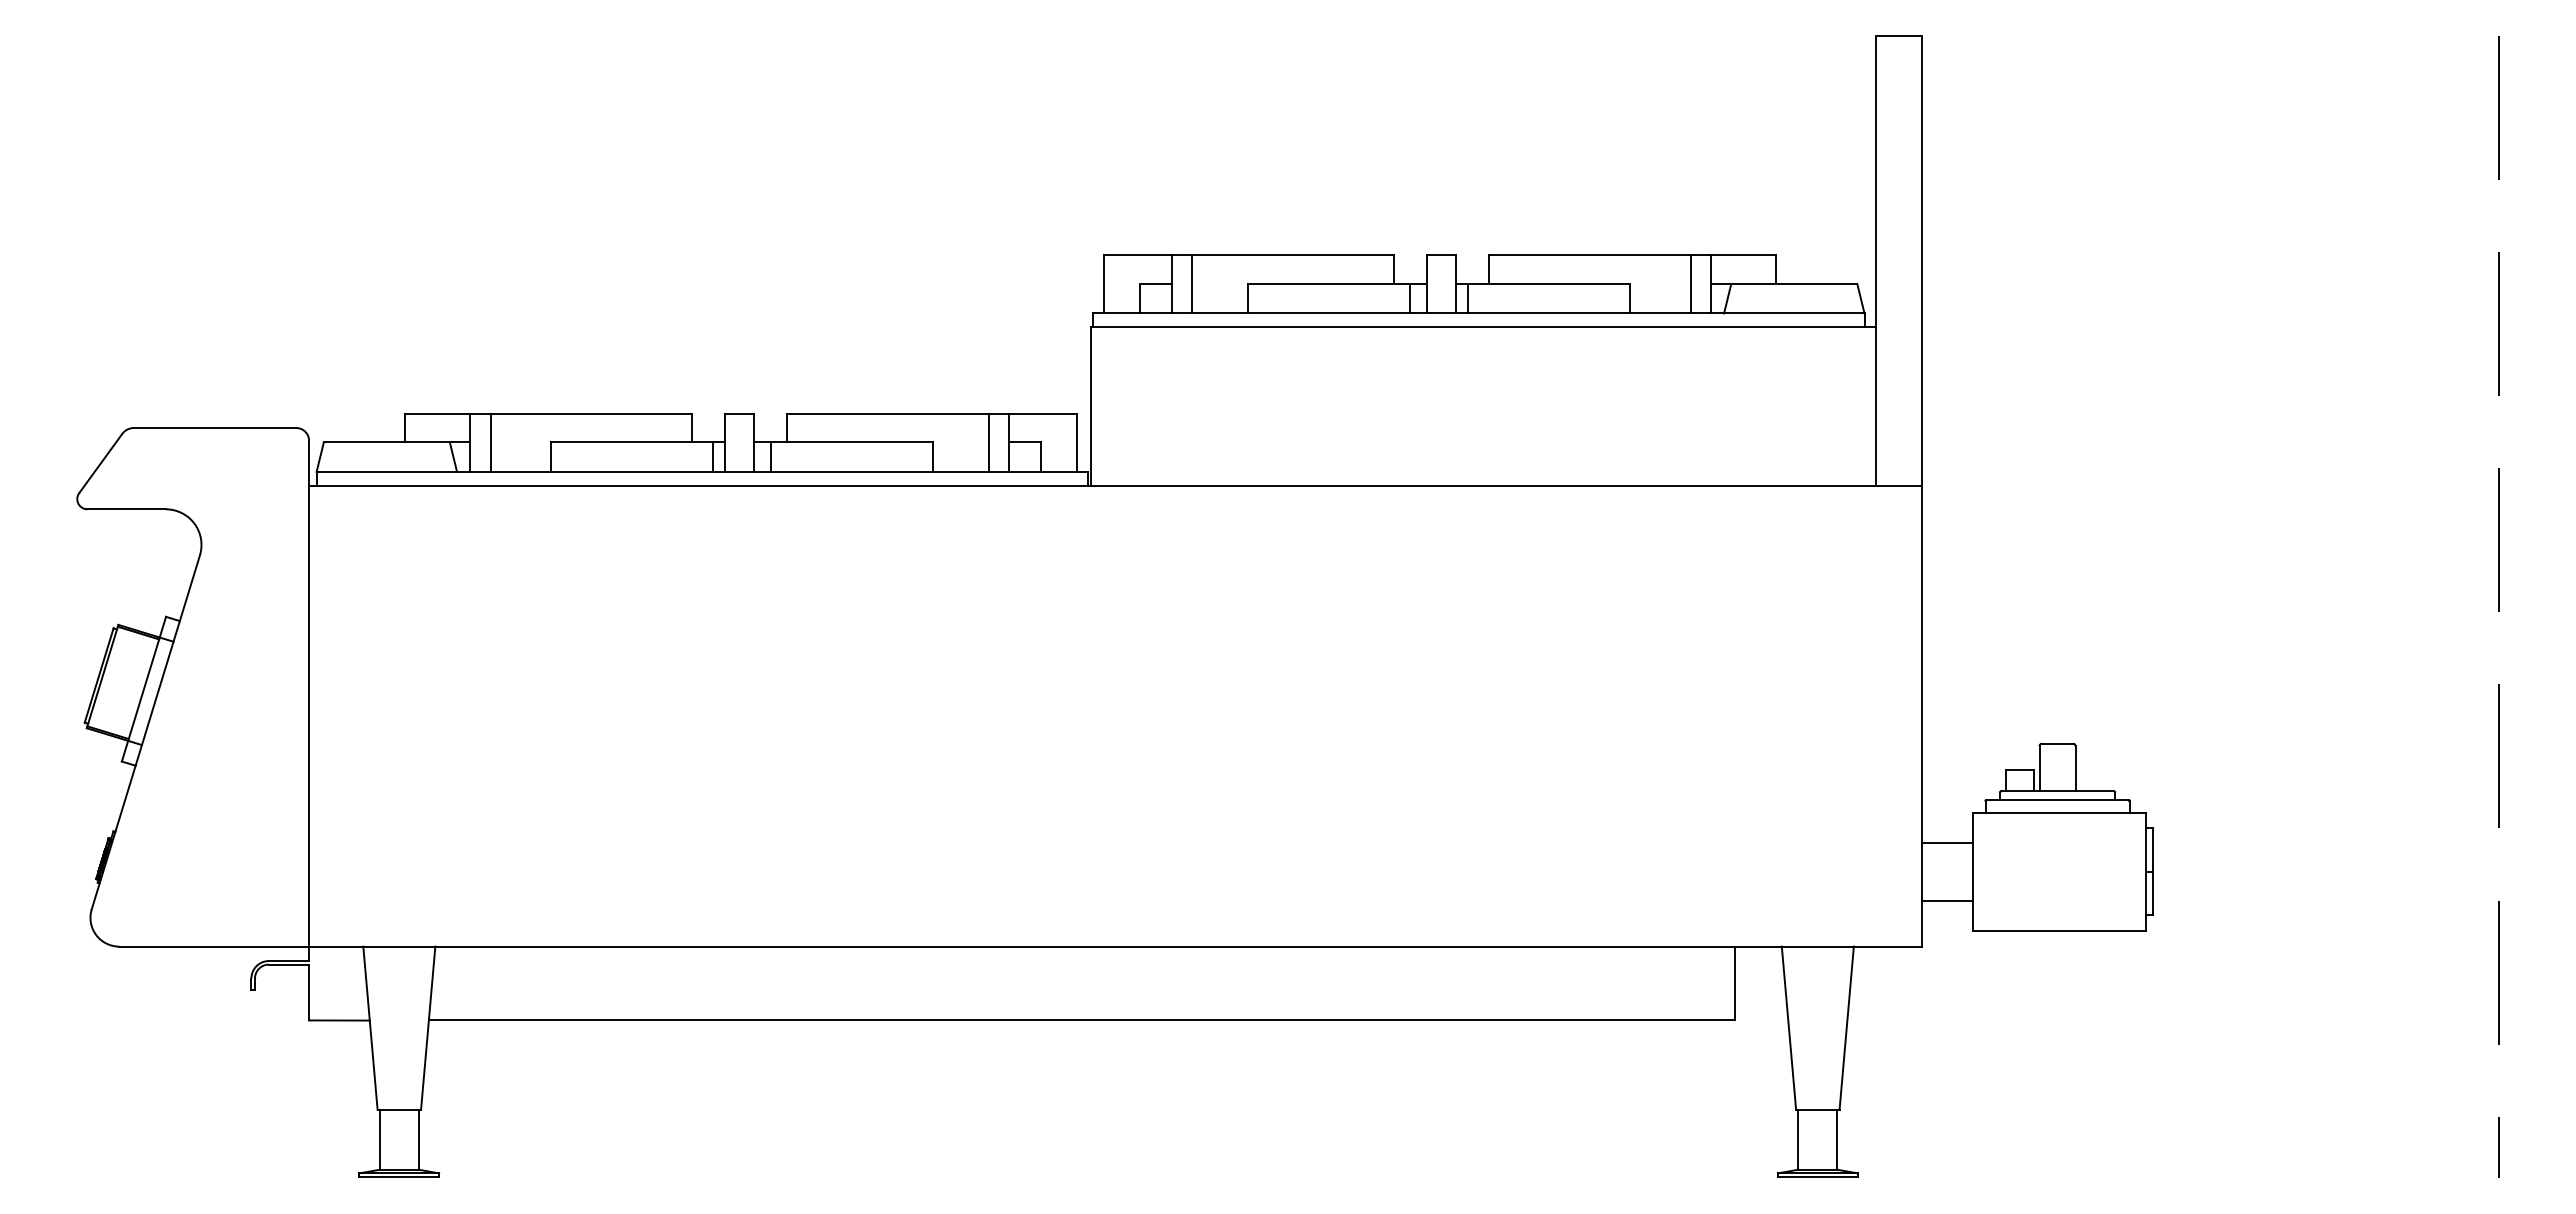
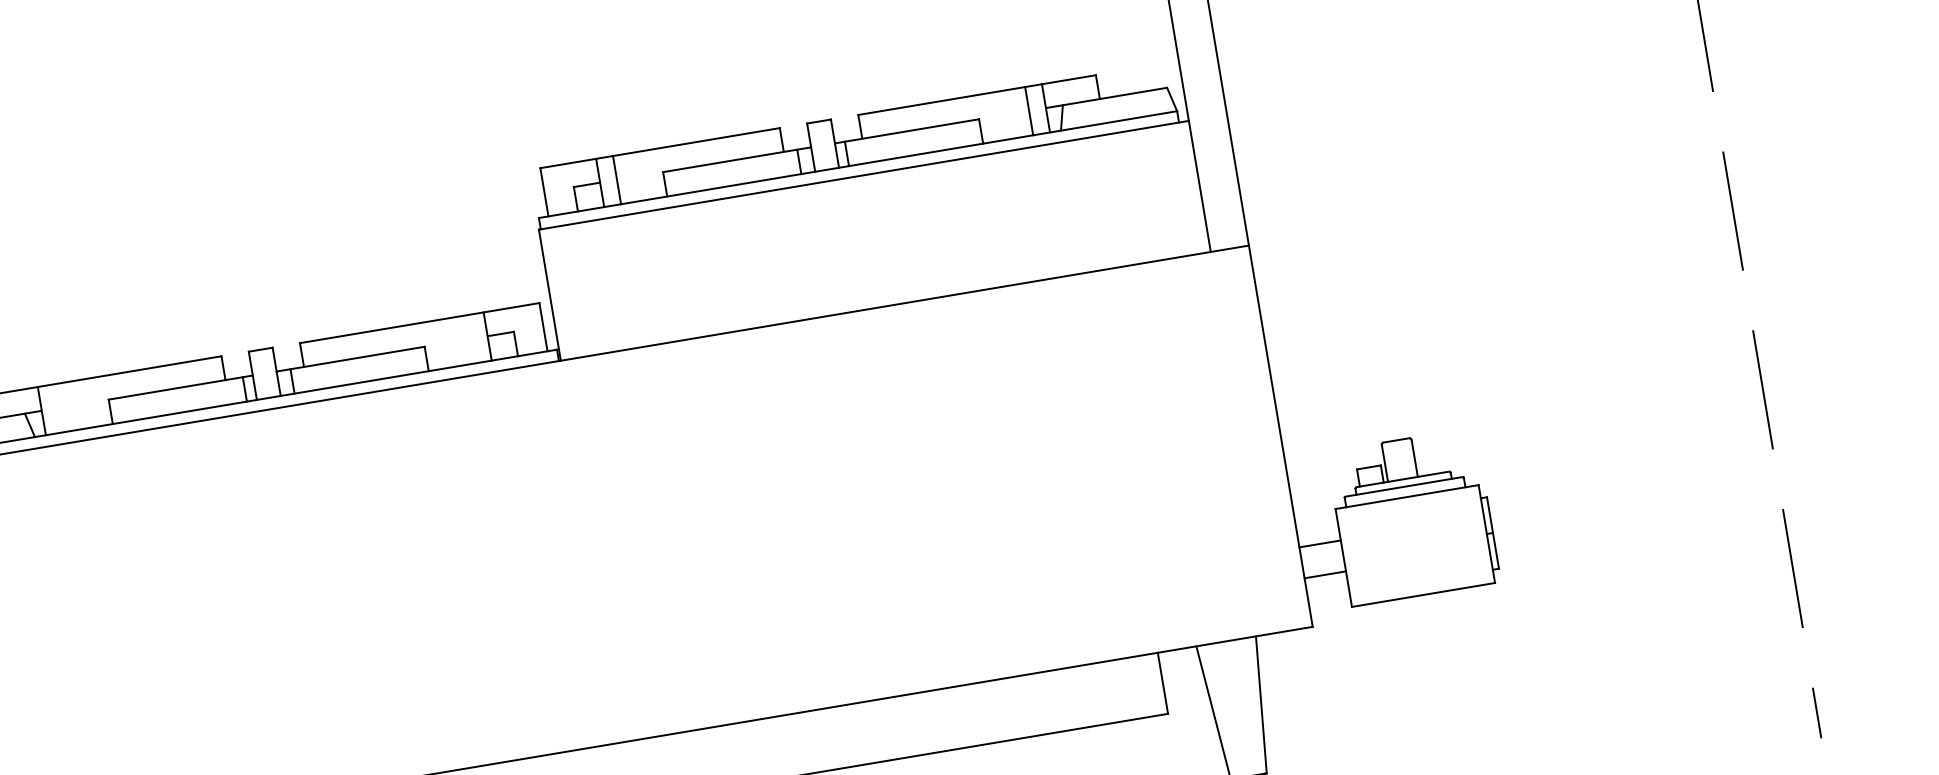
line: (490, 442) -> (58, 408), removed
line: (988, 442) -> (470, 339), removed
line: (1947, 842) -> (1325, 574), moved
line: (1947, 900) -> (1320, 543), moved

